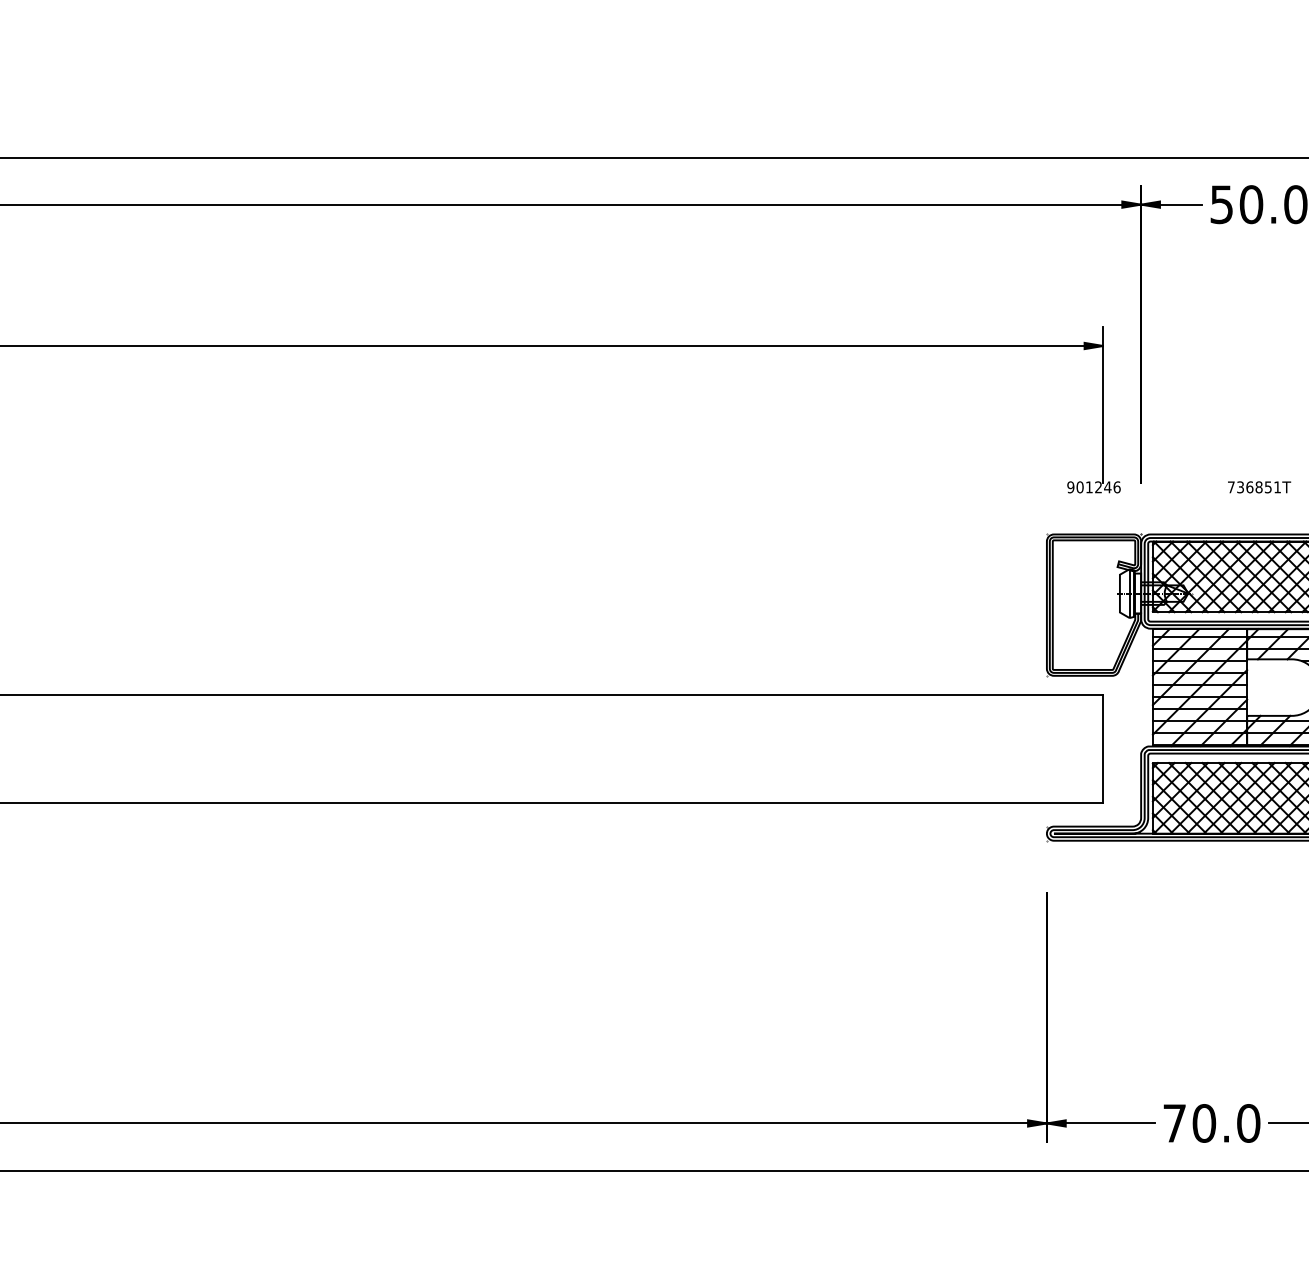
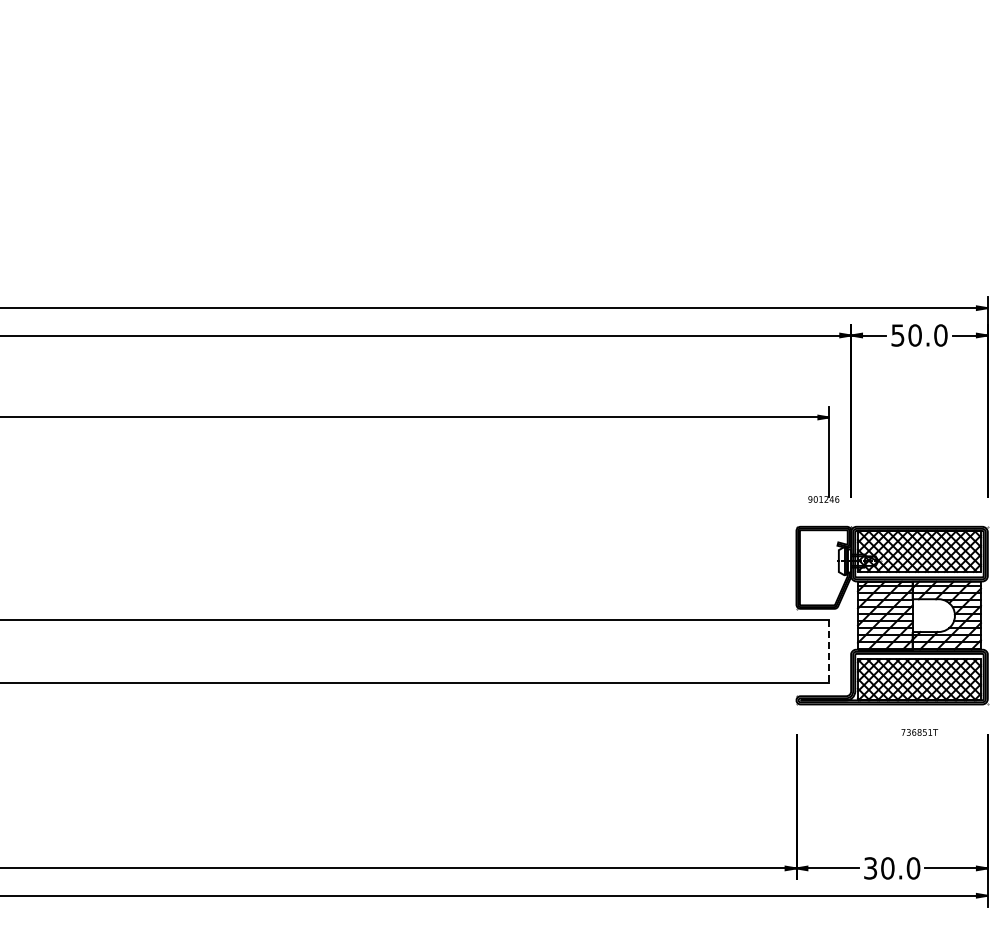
text: (1258, 487) -> (919, 732), moved
line: (1103, 749) -> (829, 651), solid -> dashed
text: (1174, 1123) -> (870, 868), 70.0 -> 30.0

